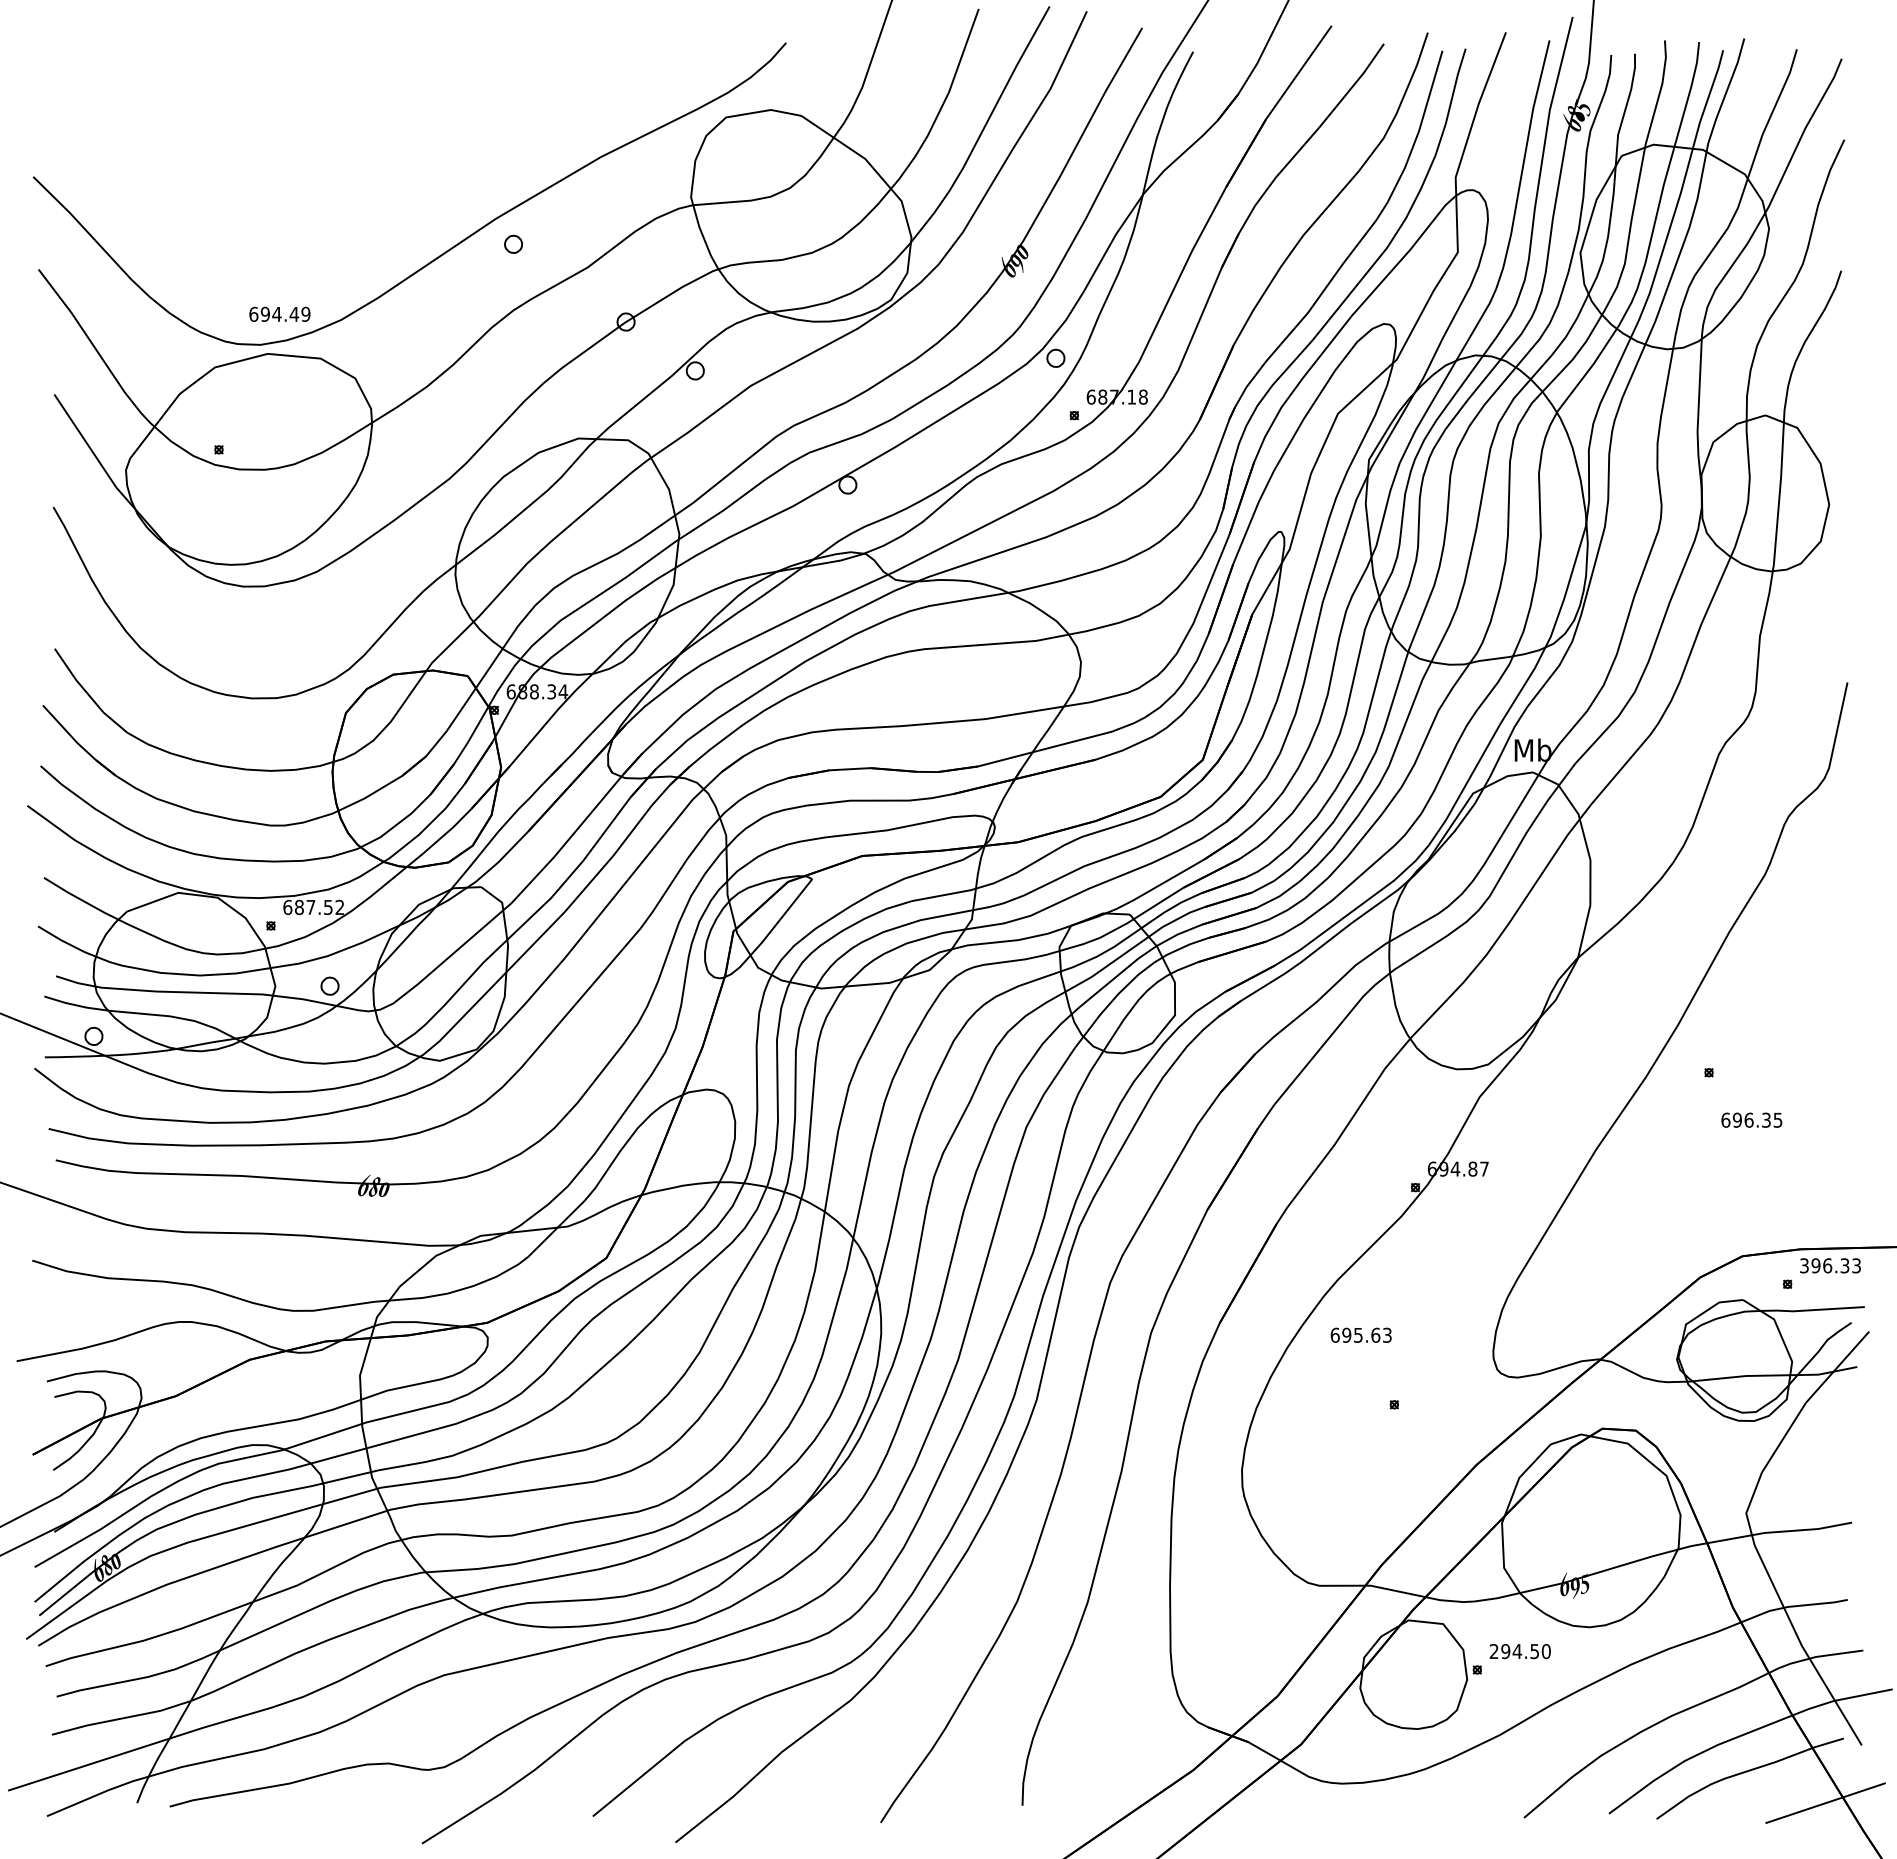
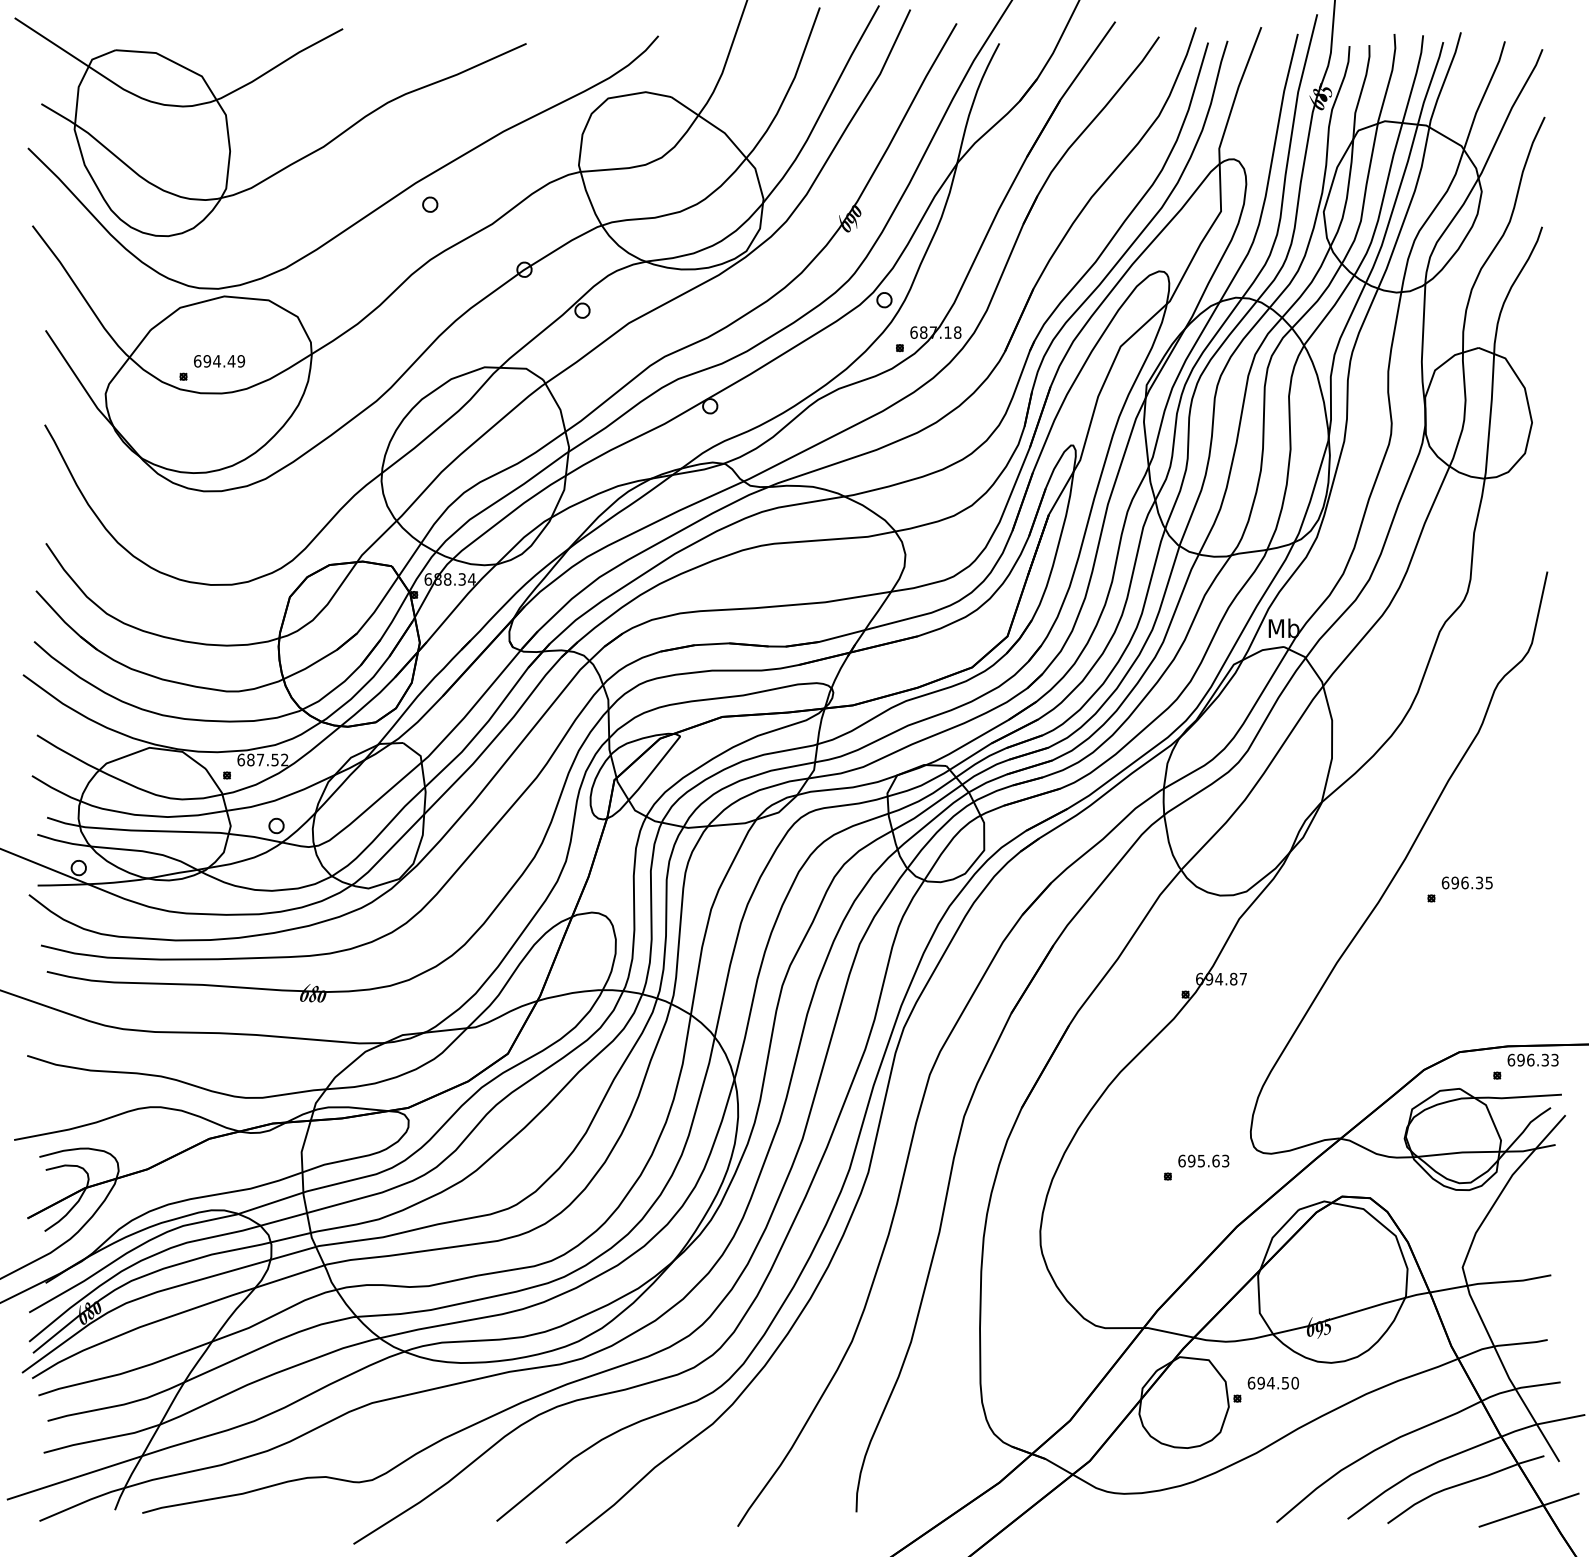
part: (273, 159) -> (229, 133), added
text: (279, 313) -> (219, 360), moved
text: (1751, 1119) -> (1467, 882), moved
text: (1804, 1265) -> (1511, 1059), 396.33 -> 696.33
text: (1360, 1334) -> (1203, 1160), moved
text: (1493, 1651) -> (1250, 1383), 294.50 -> 694.50

